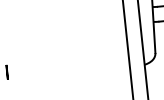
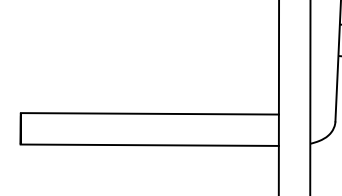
line: (67, 58) -> (150, 113), added
line: (68, 73) -> (148, 144), added

